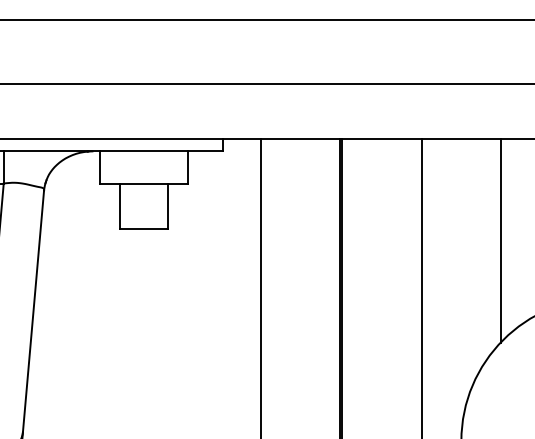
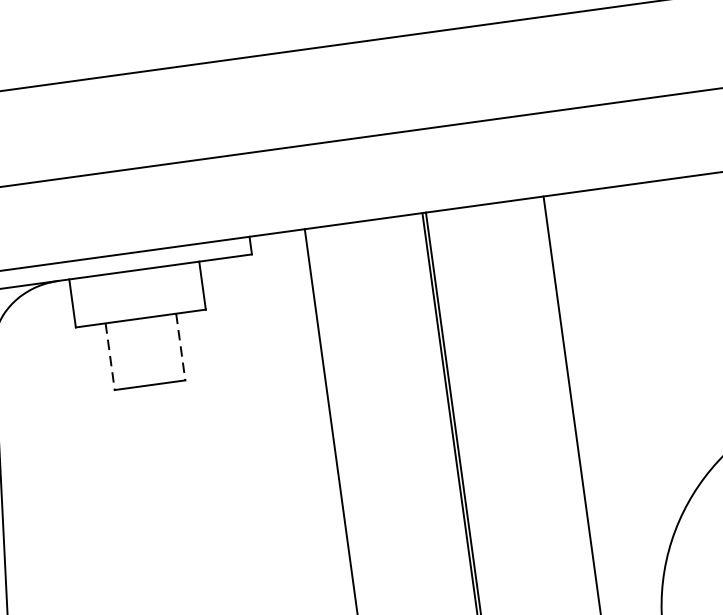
line: (119, 206) -> (109, 357), solid -> dashed
line: (167, 206) -> (180, 347), solid -> dashed
line: (501, 241) -> (682, 331), removed

